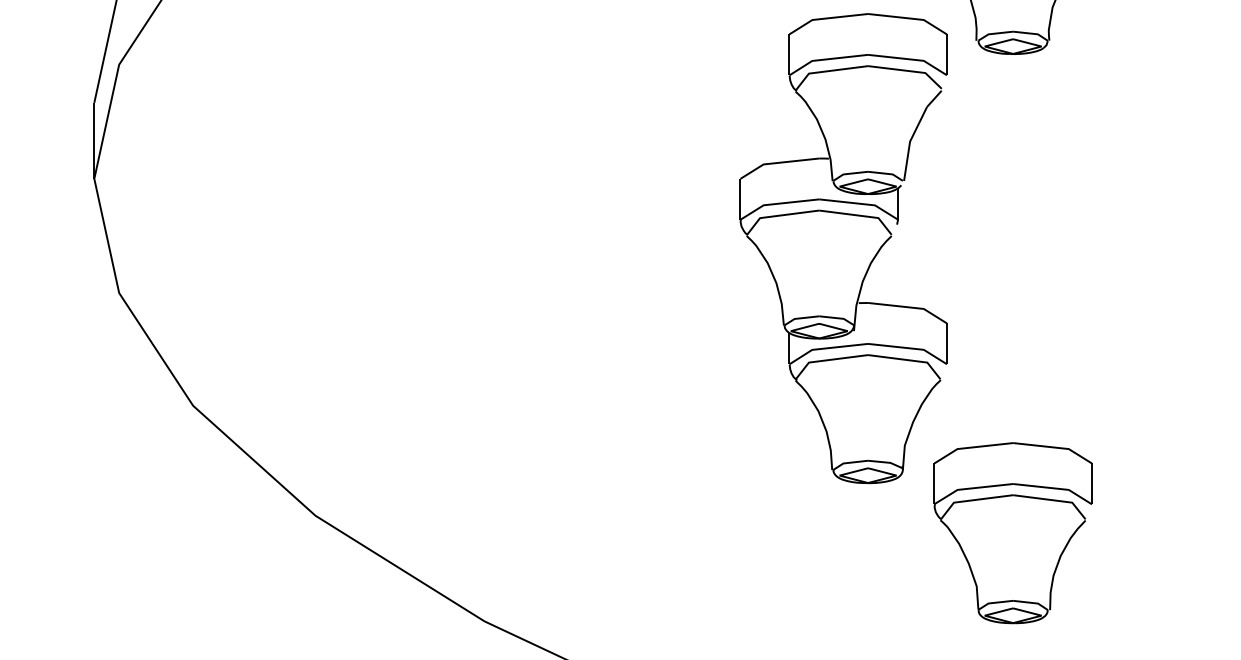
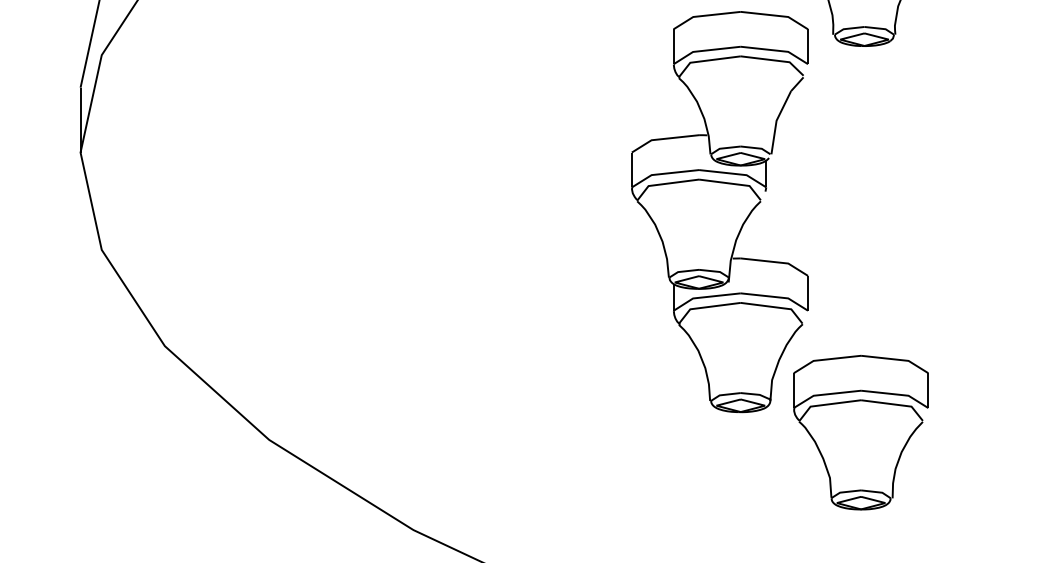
part: (1012, 533) -> (860, 432), moved

